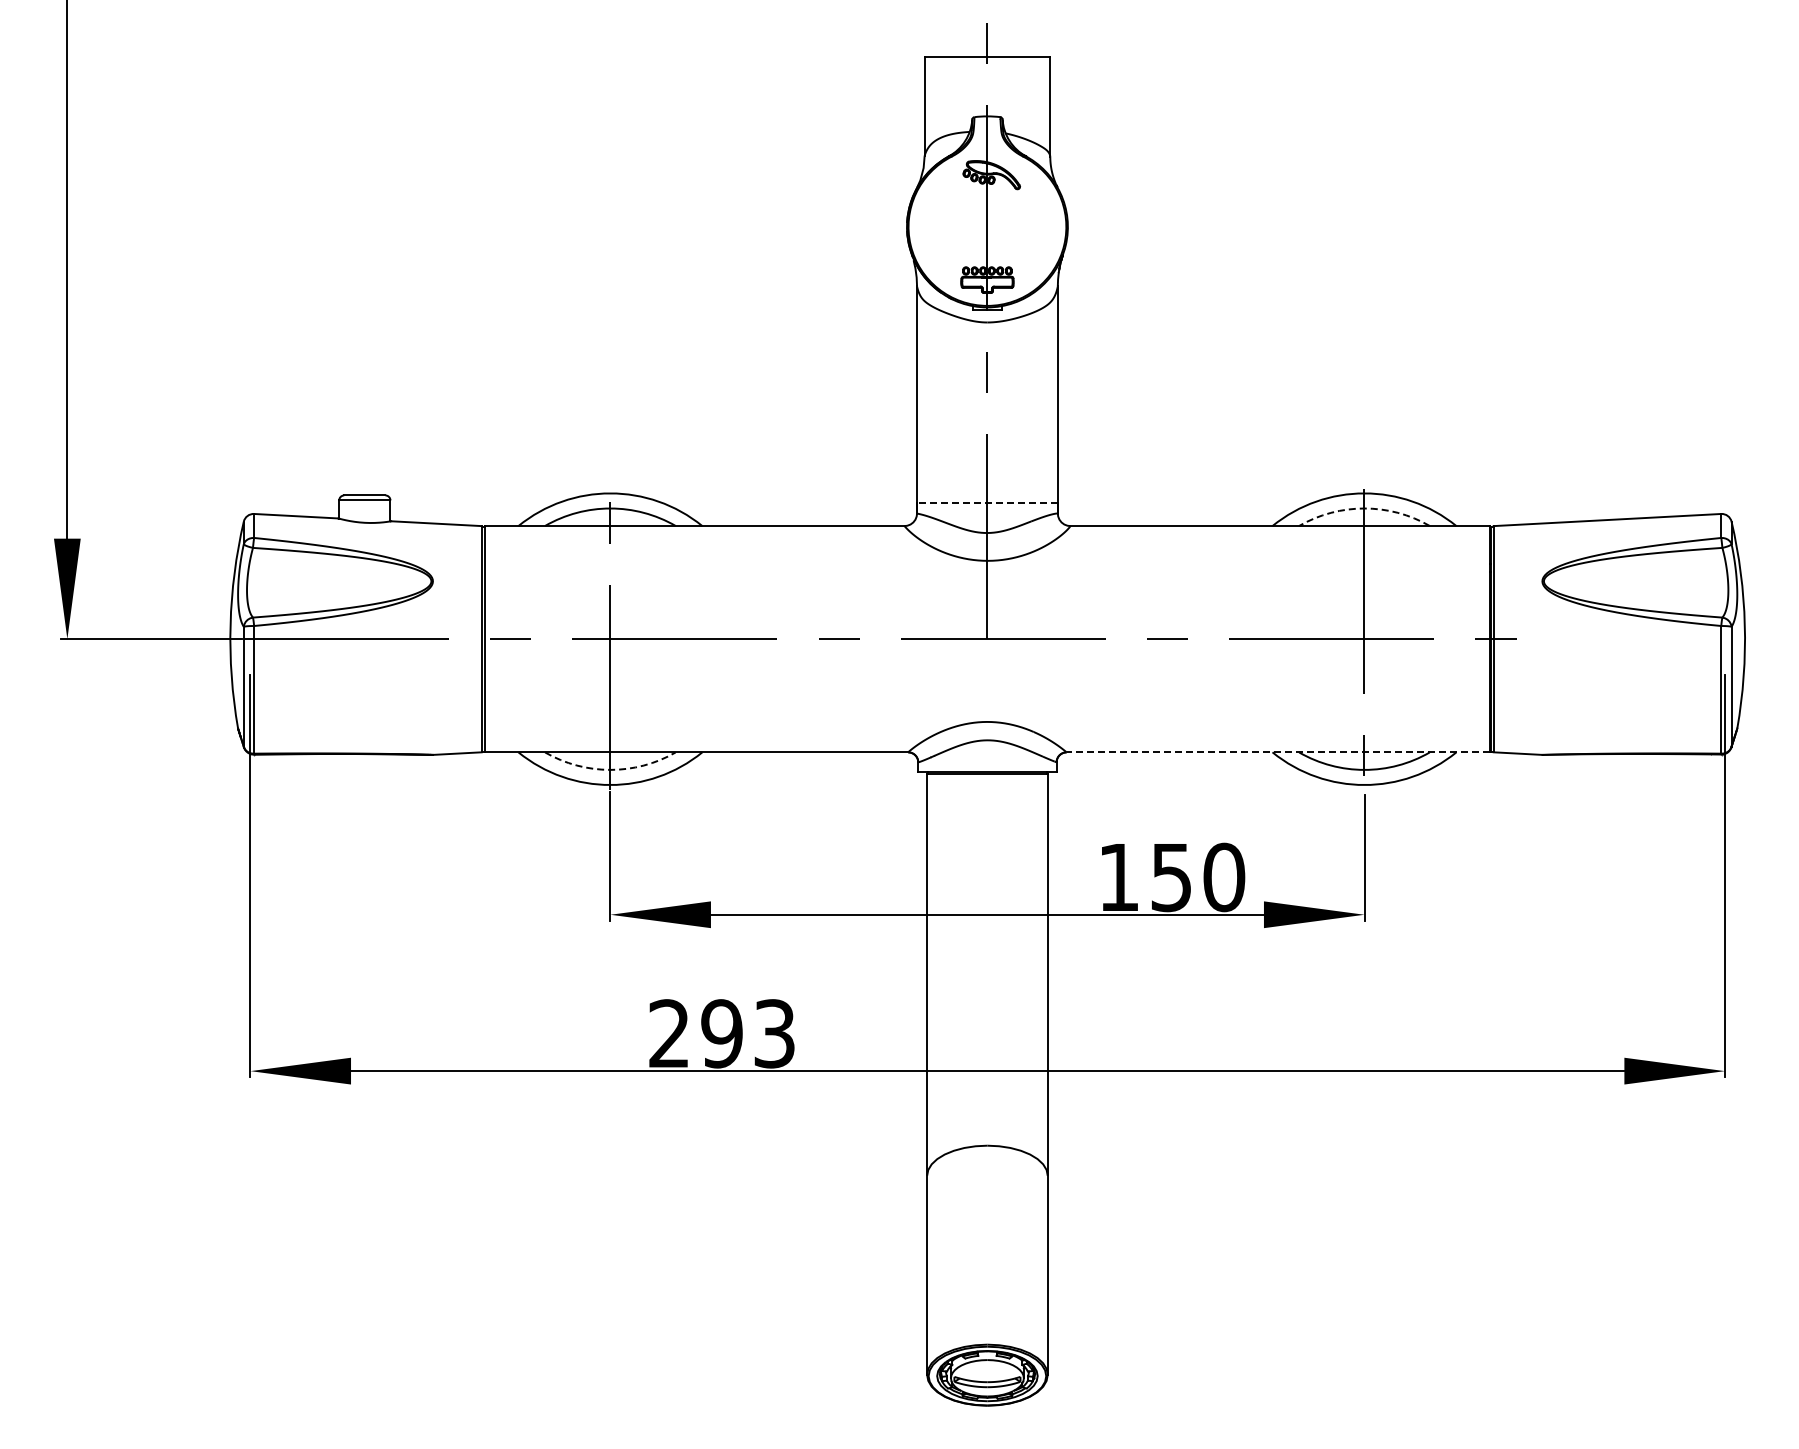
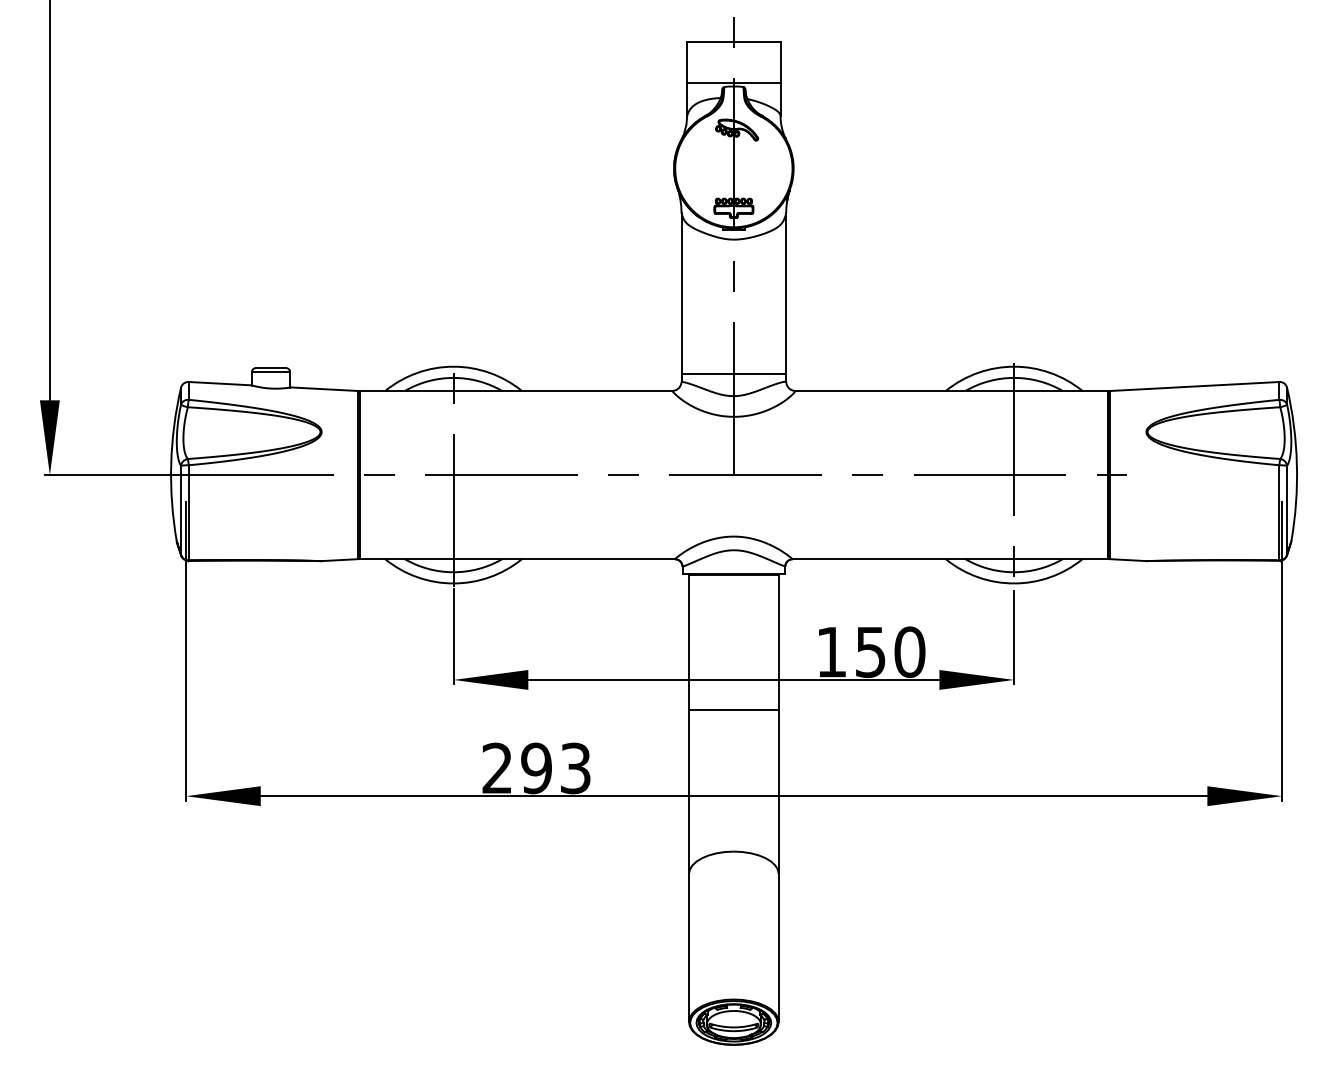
line: (987, 111) -> (733, 82), added
line: (986, 503) -> (733, 374), dashed -> solid
arc: (1364, 508) -> (1014, 377), dashed -> solid
line: (1278, 752) -> (950, 559), dashed -> solid
arc: (610, 769) -> (453, 571), dashed -> solid
line: (987, 954) -> (733, 709), added

